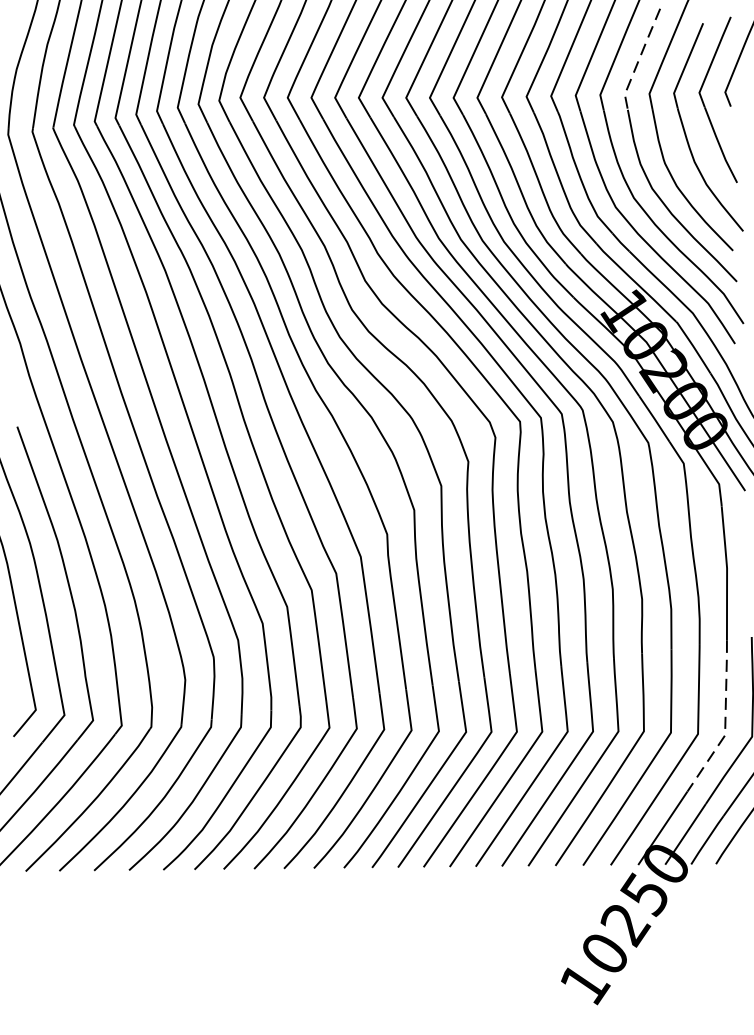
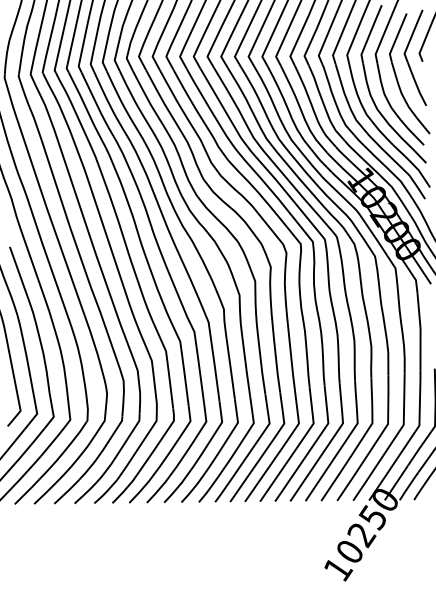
line: (638, 59) -> (369, 34), dashed -> solid
line: (725, 723) -> (419, 418), dashed -> solid

